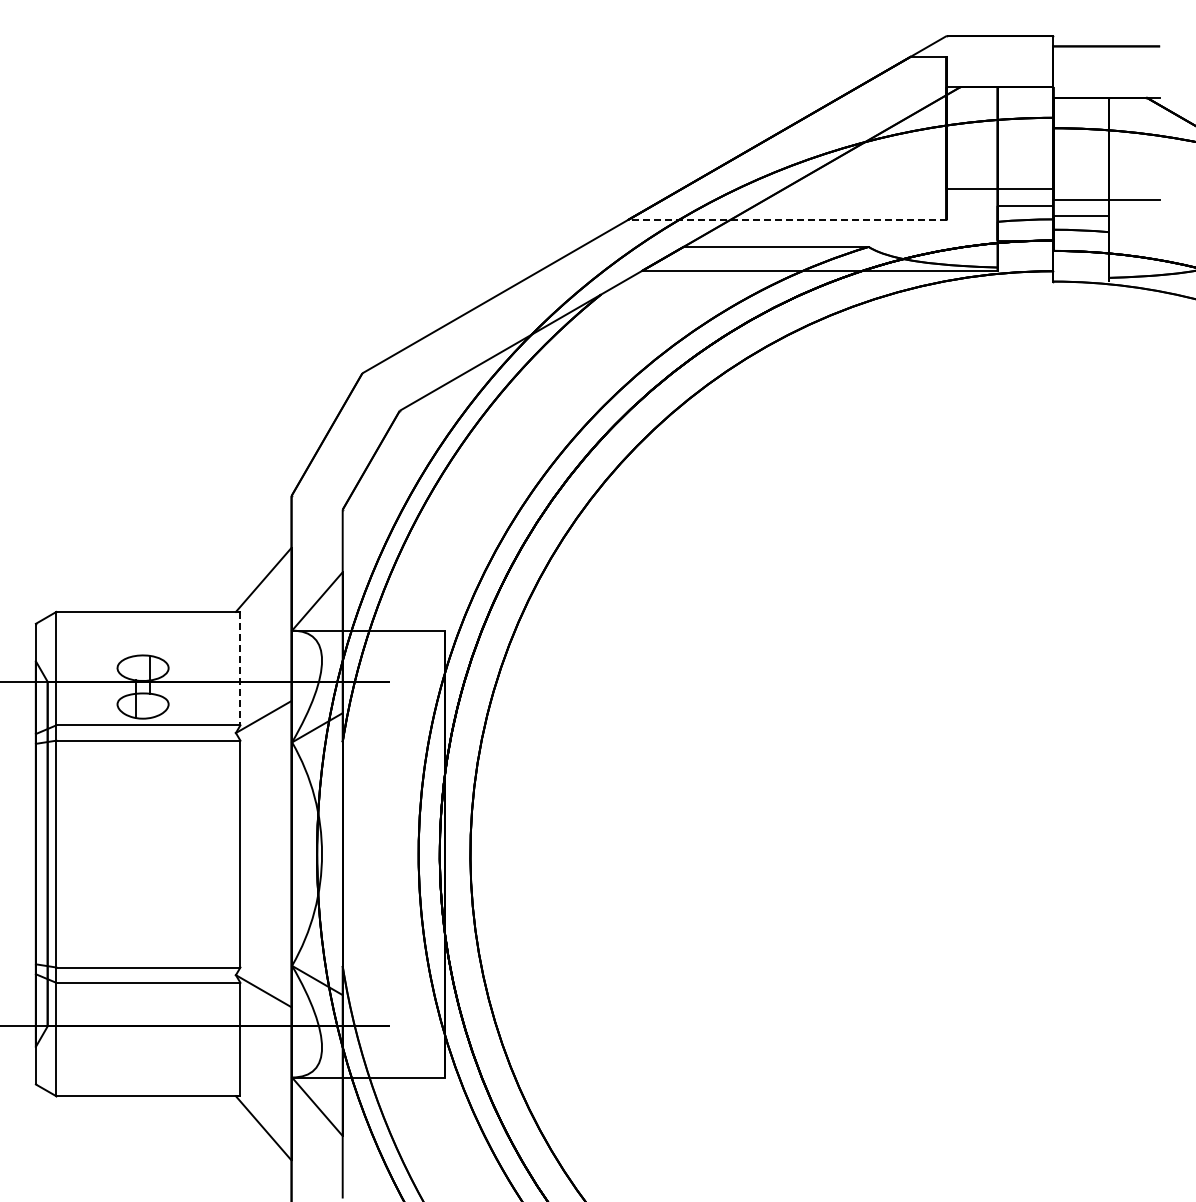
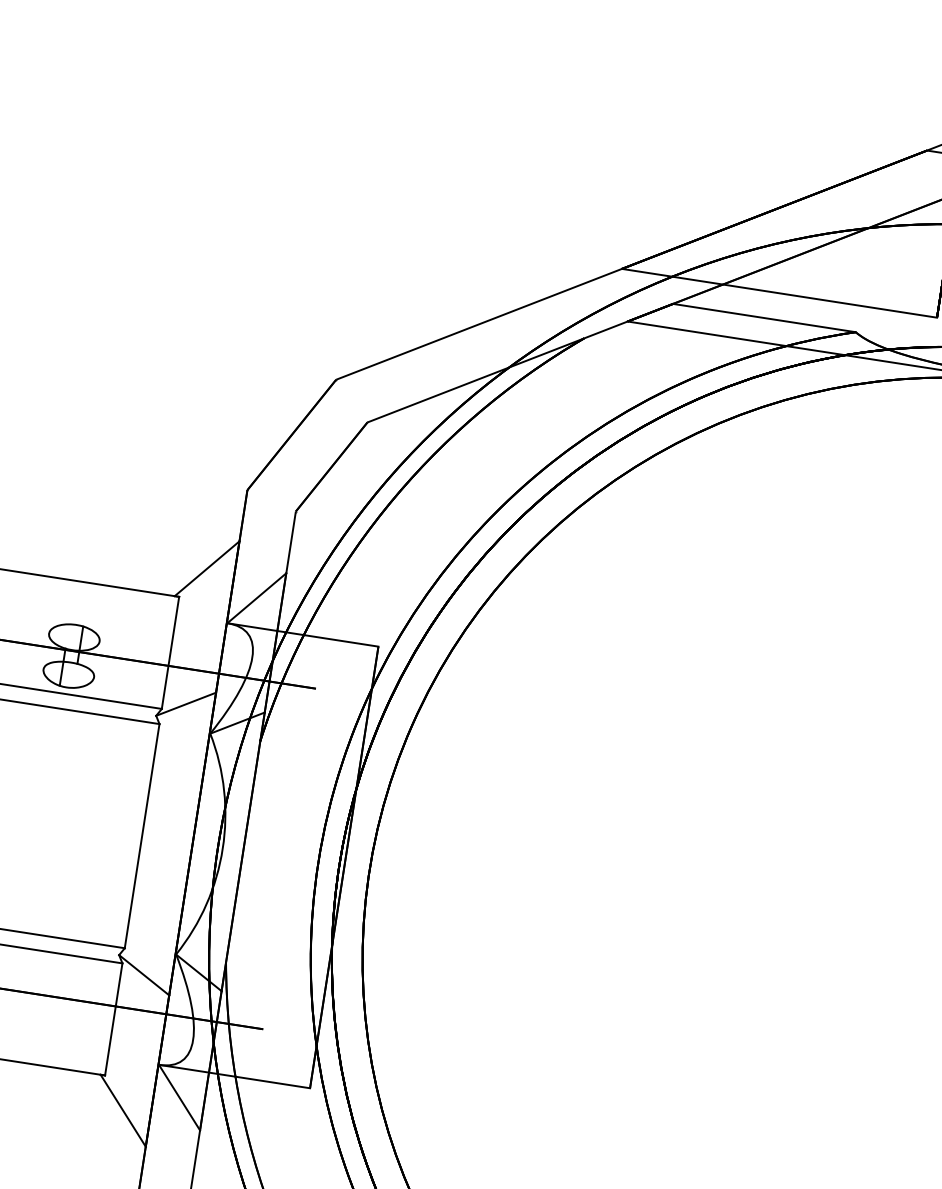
line: (786, 220) -> (778, 293), dashed -> solid
line: (240, 668) -> (170, 652), dashed -> solid

